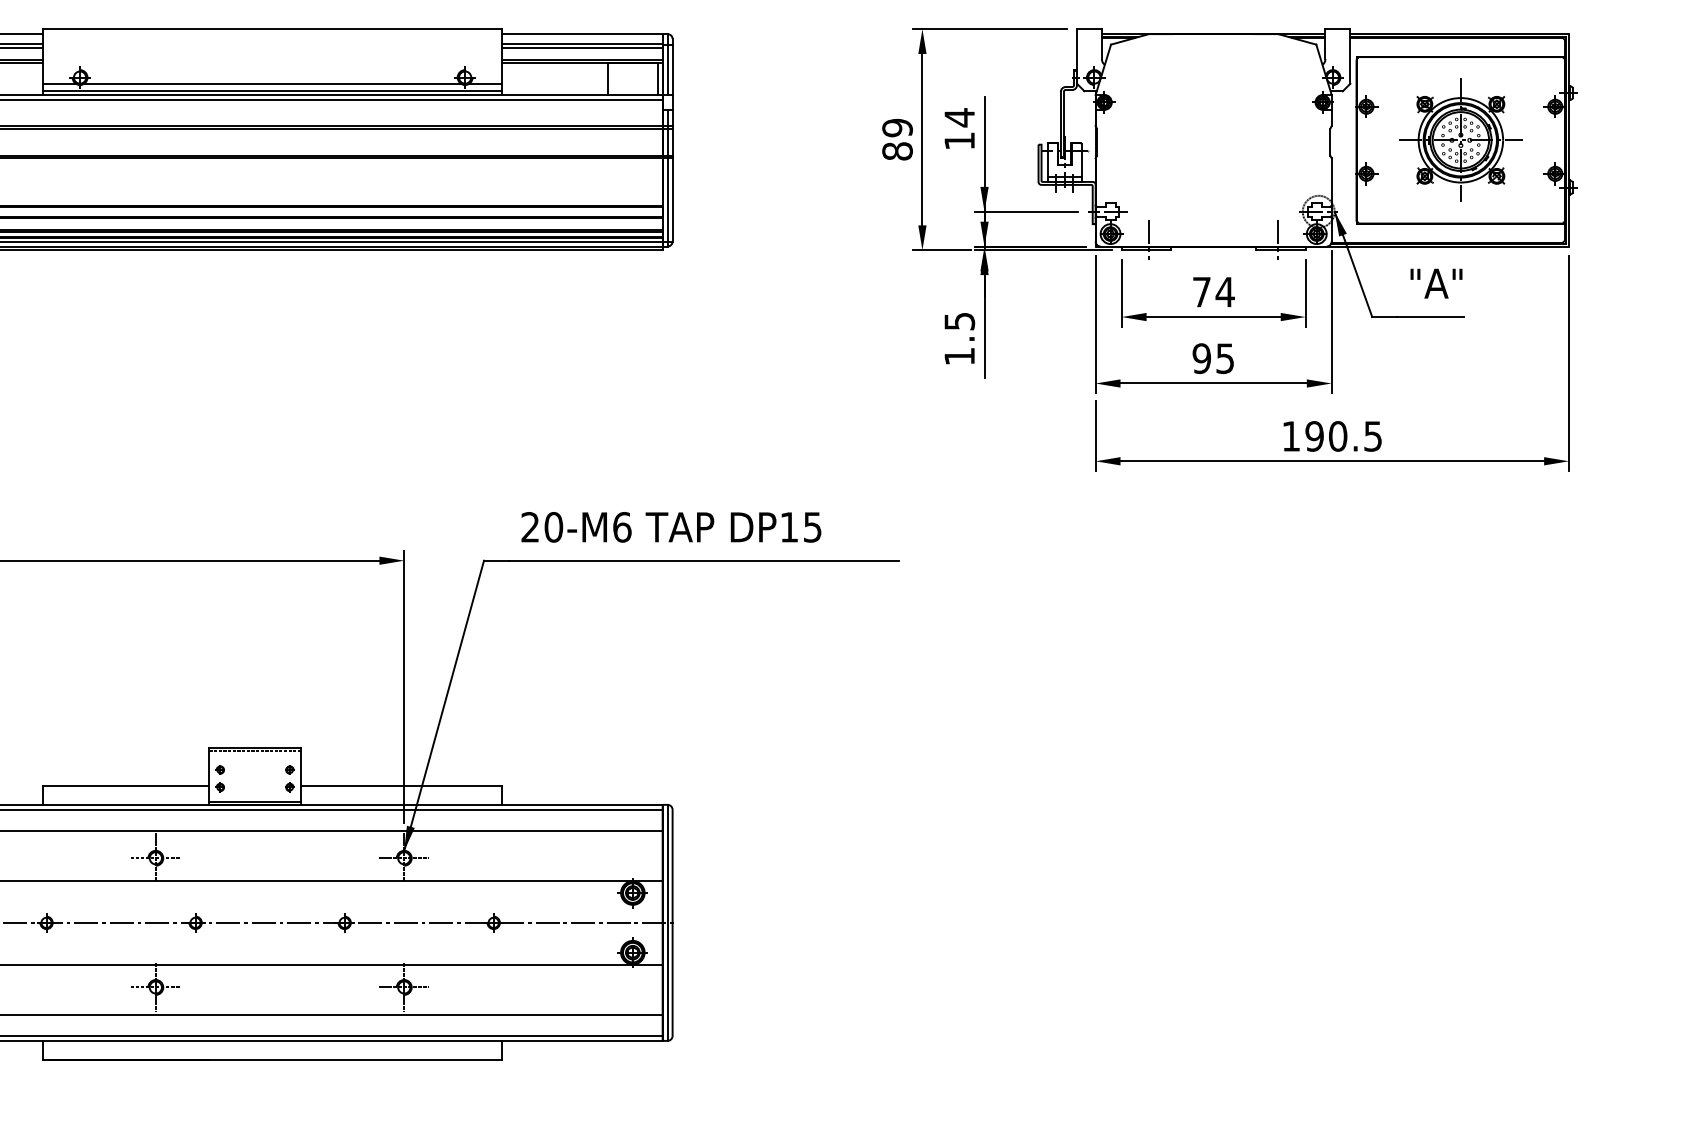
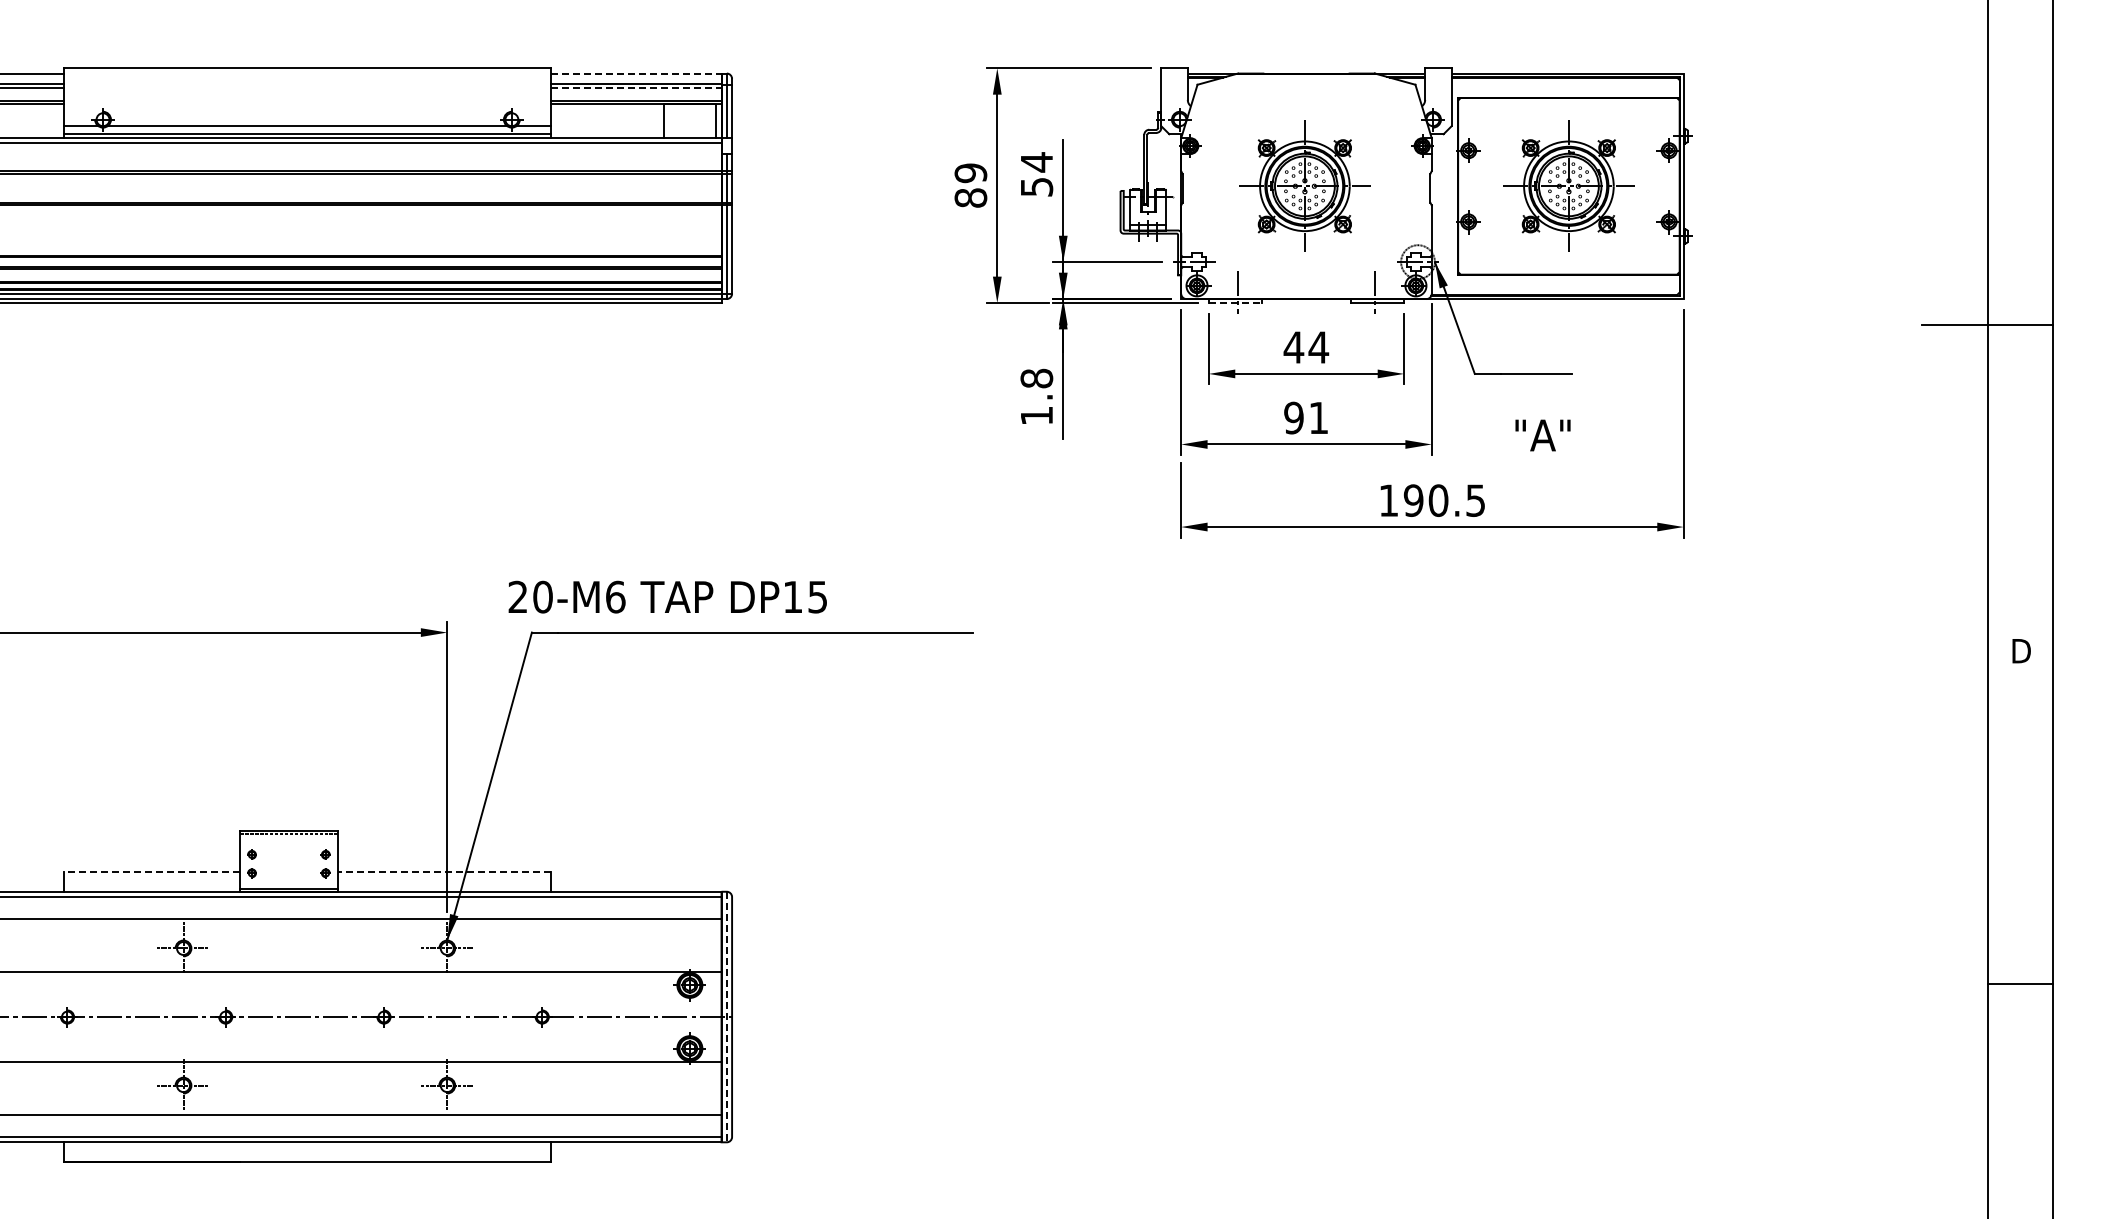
line: (582, 34) -> (636, 73), solid -> dashed
line: (582, 48) -> (636, 88), solid -> dashed
part: (1211, 139) -> (1304, 185), added
text: (960, 141) -> (1037, 187), 14 -> 54
line: (1146, 250) -> (1235, 303), solid -> dashed
text: (1436, 283) -> (1542, 435), moved
text: (1201, 292) -> (1293, 347), 74 -> 44
text: (959, 321) -> (1036, 378), 1.5 -> 1.8
text: (1224, 359) -> (1318, 418), 95 -> 91
text: (671, 526) -> (667, 596), moved
line: (125, 785) -> (151, 871), solid -> dashed
line: (401, 785) -> (444, 871), solid -> dashed
line: (667, 923) -> (726, 1017), solid -> dashed

